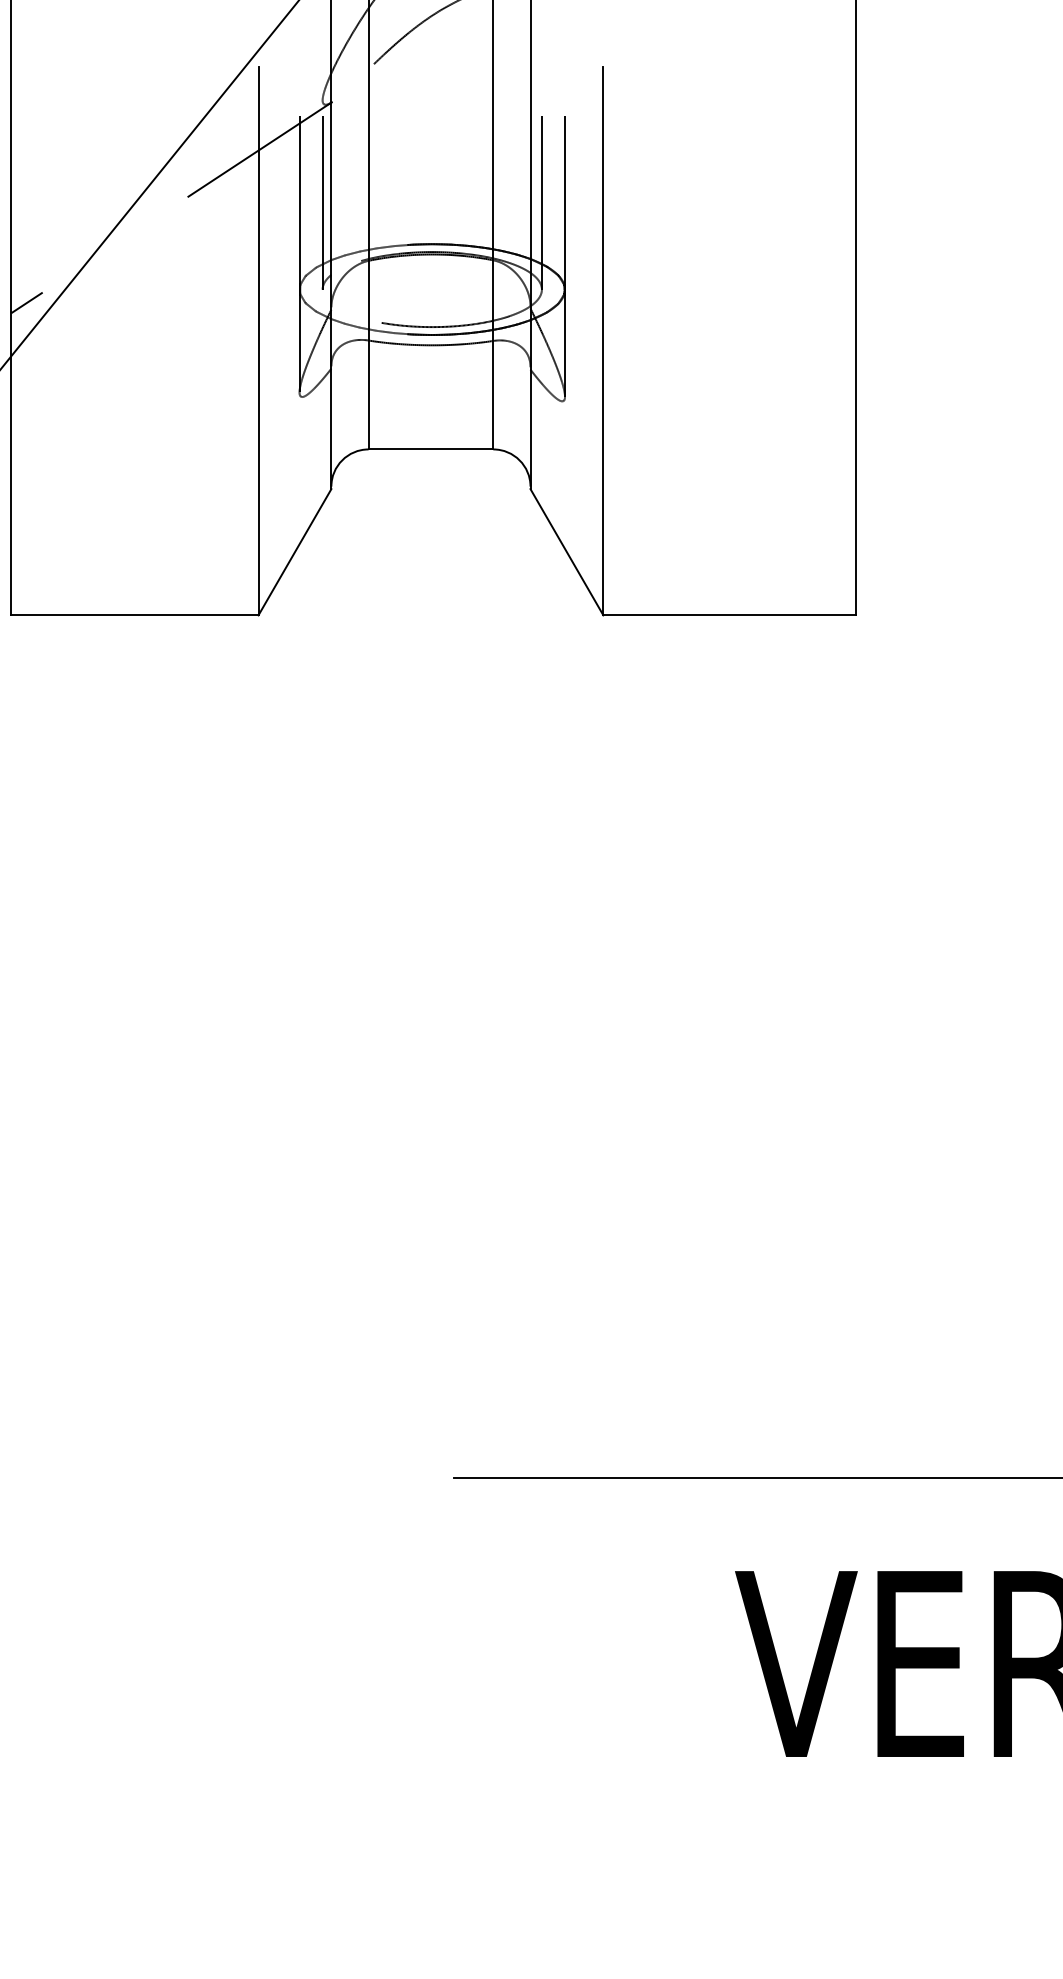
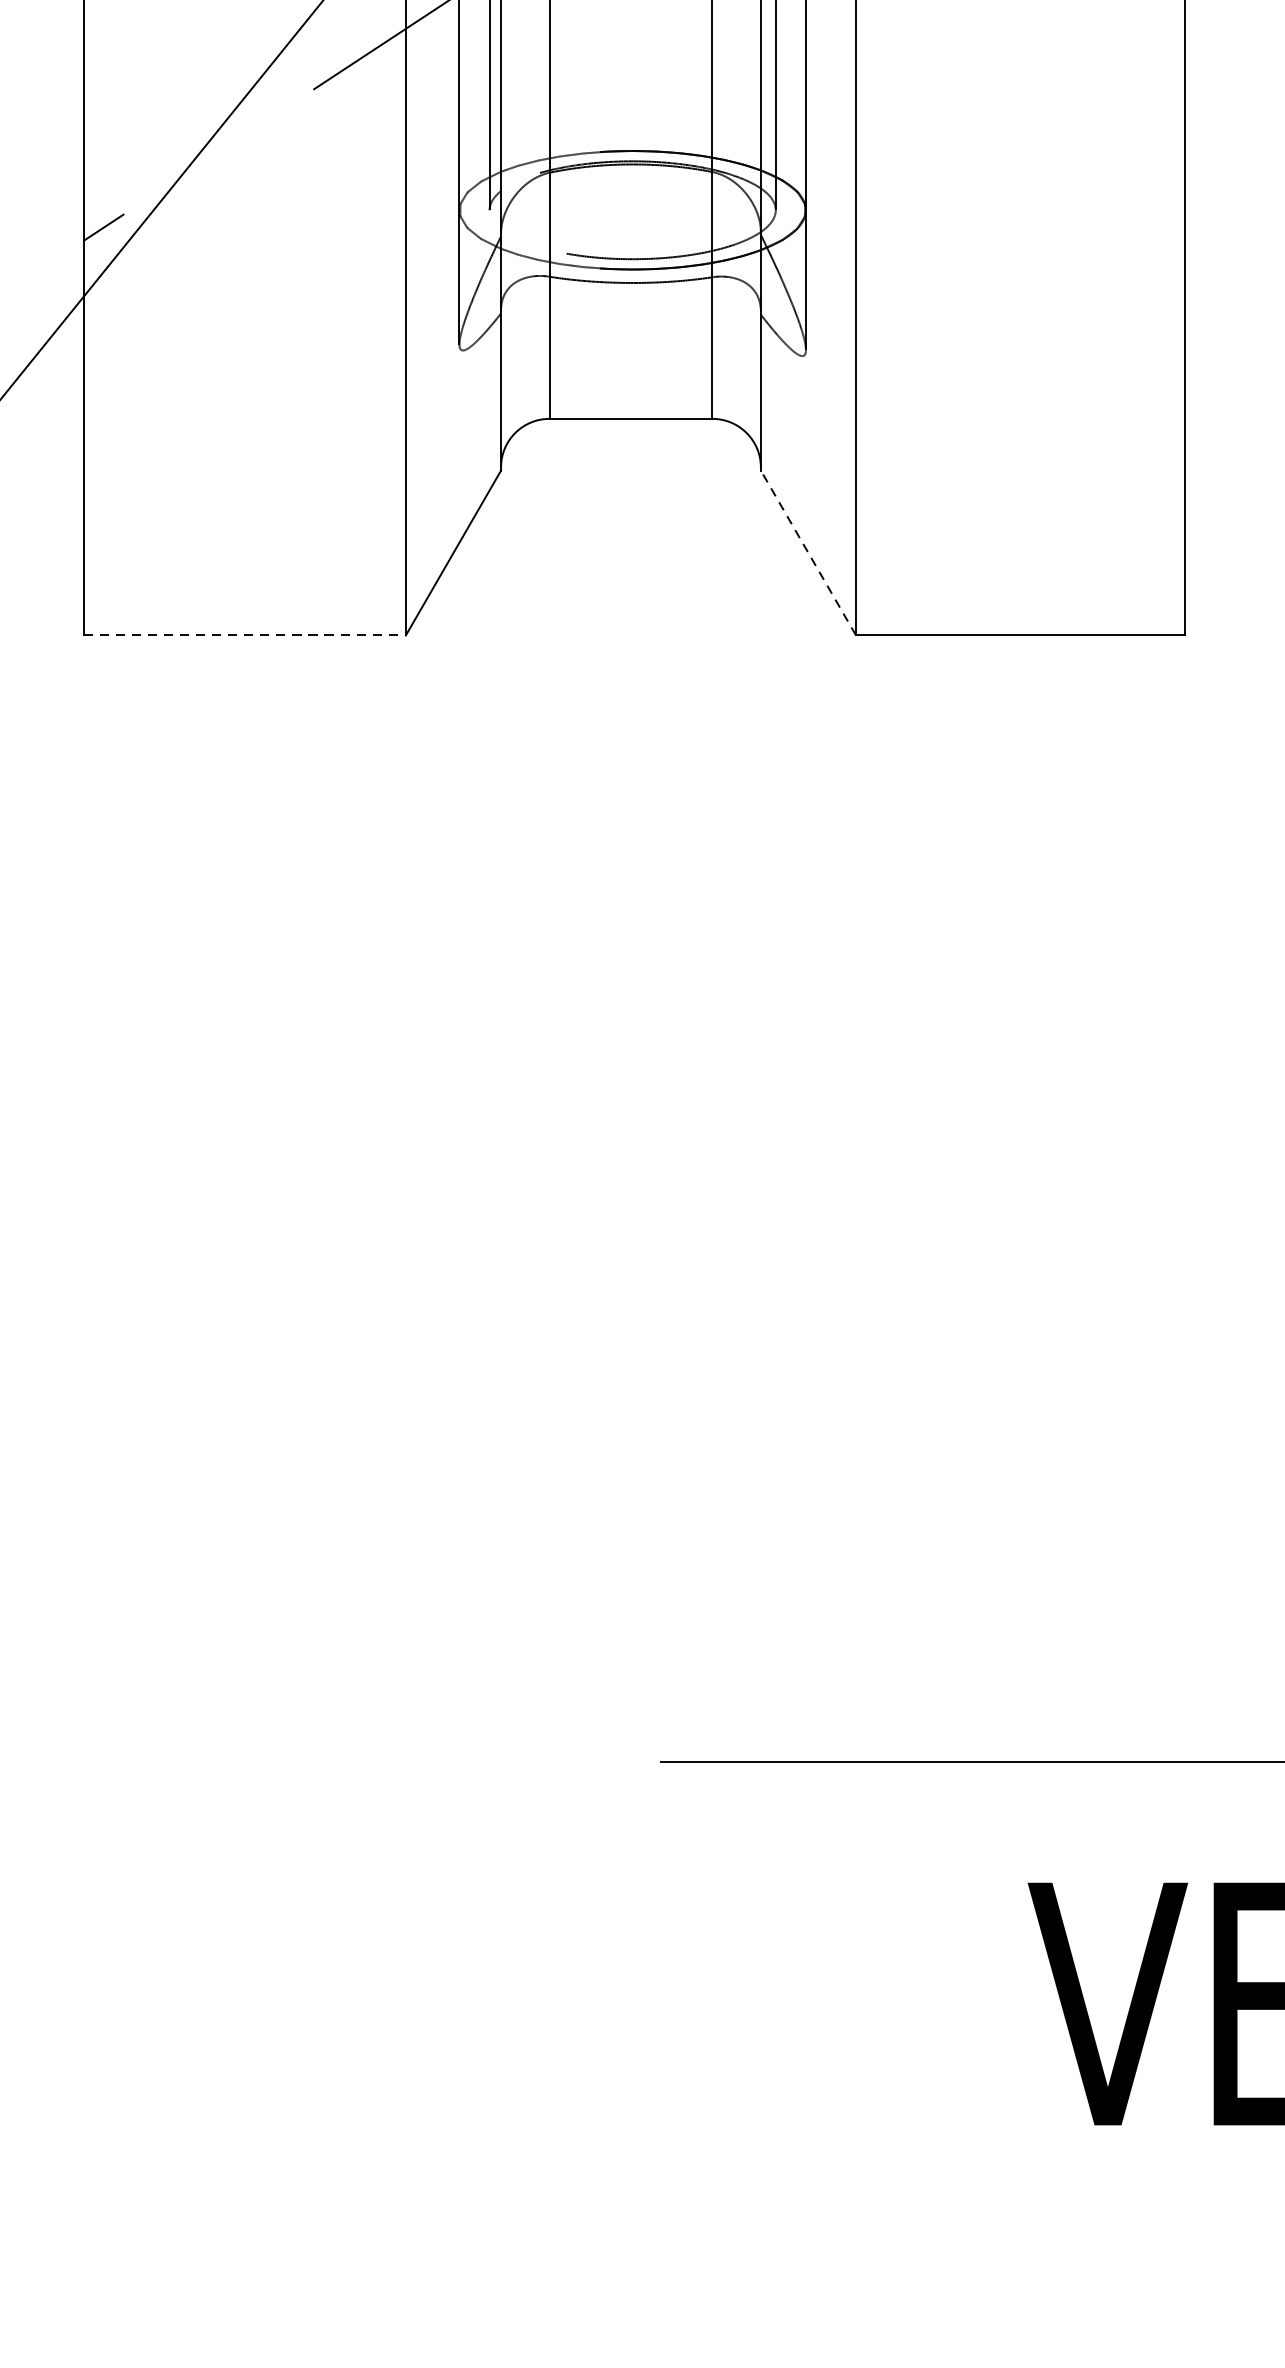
line: (566, 552) -> (807, 553), solid -> dashed
line: (134, 615) -> (244, 635), solid -> dashed

